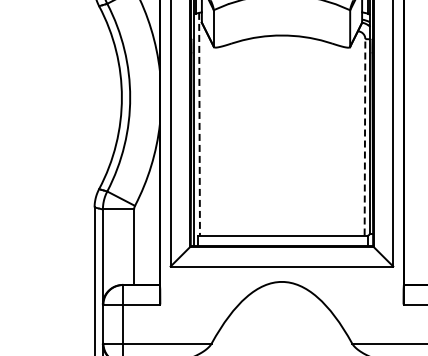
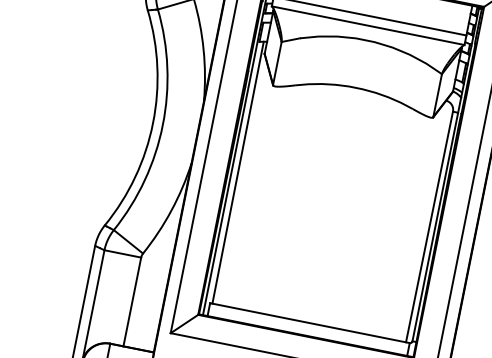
line: (199, 124) -> (237, 173), dashed -> solid
line: (364, 136) -> (429, 225), dashed -> solid

